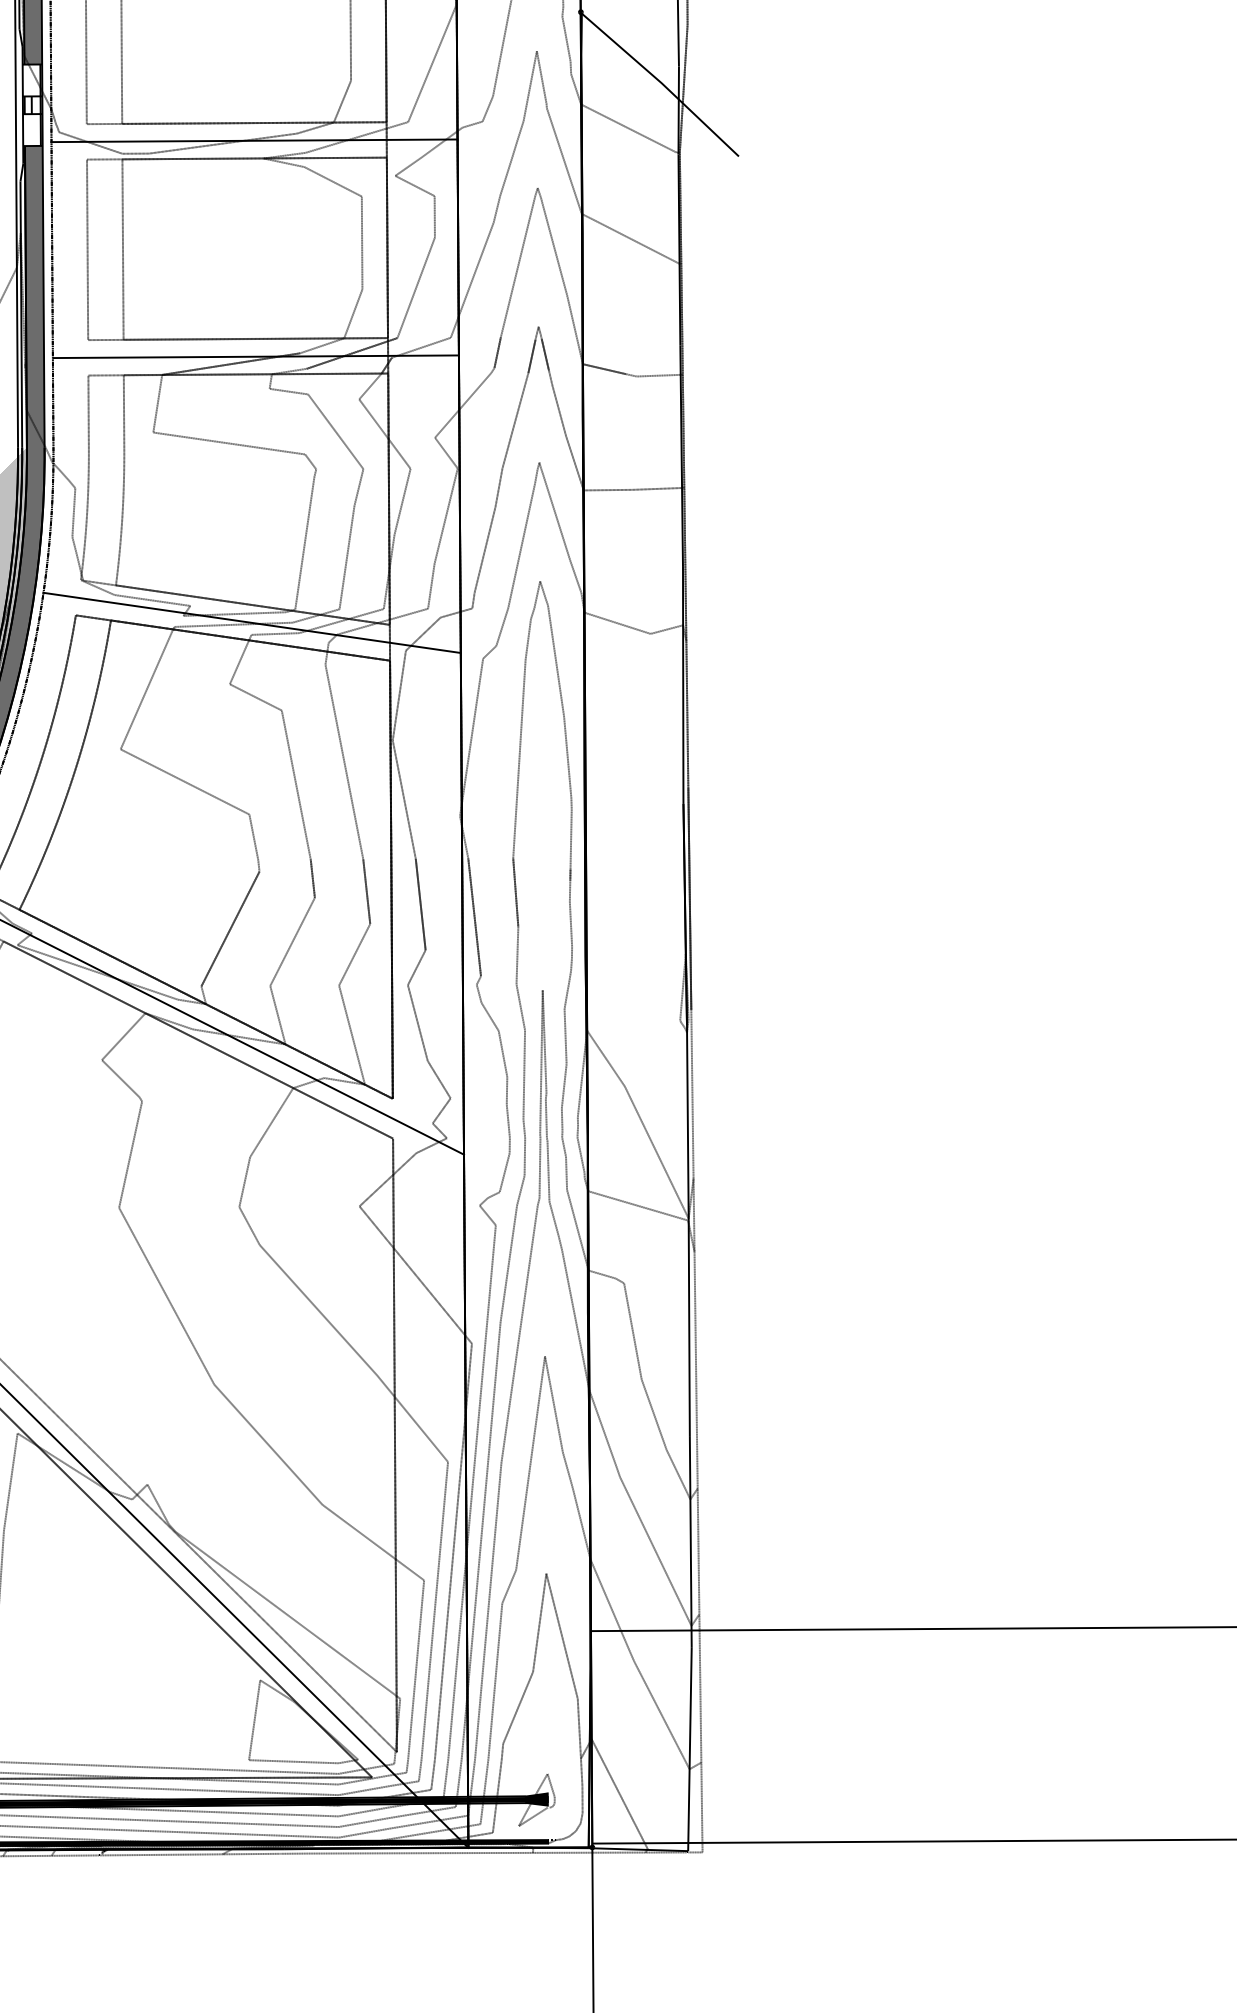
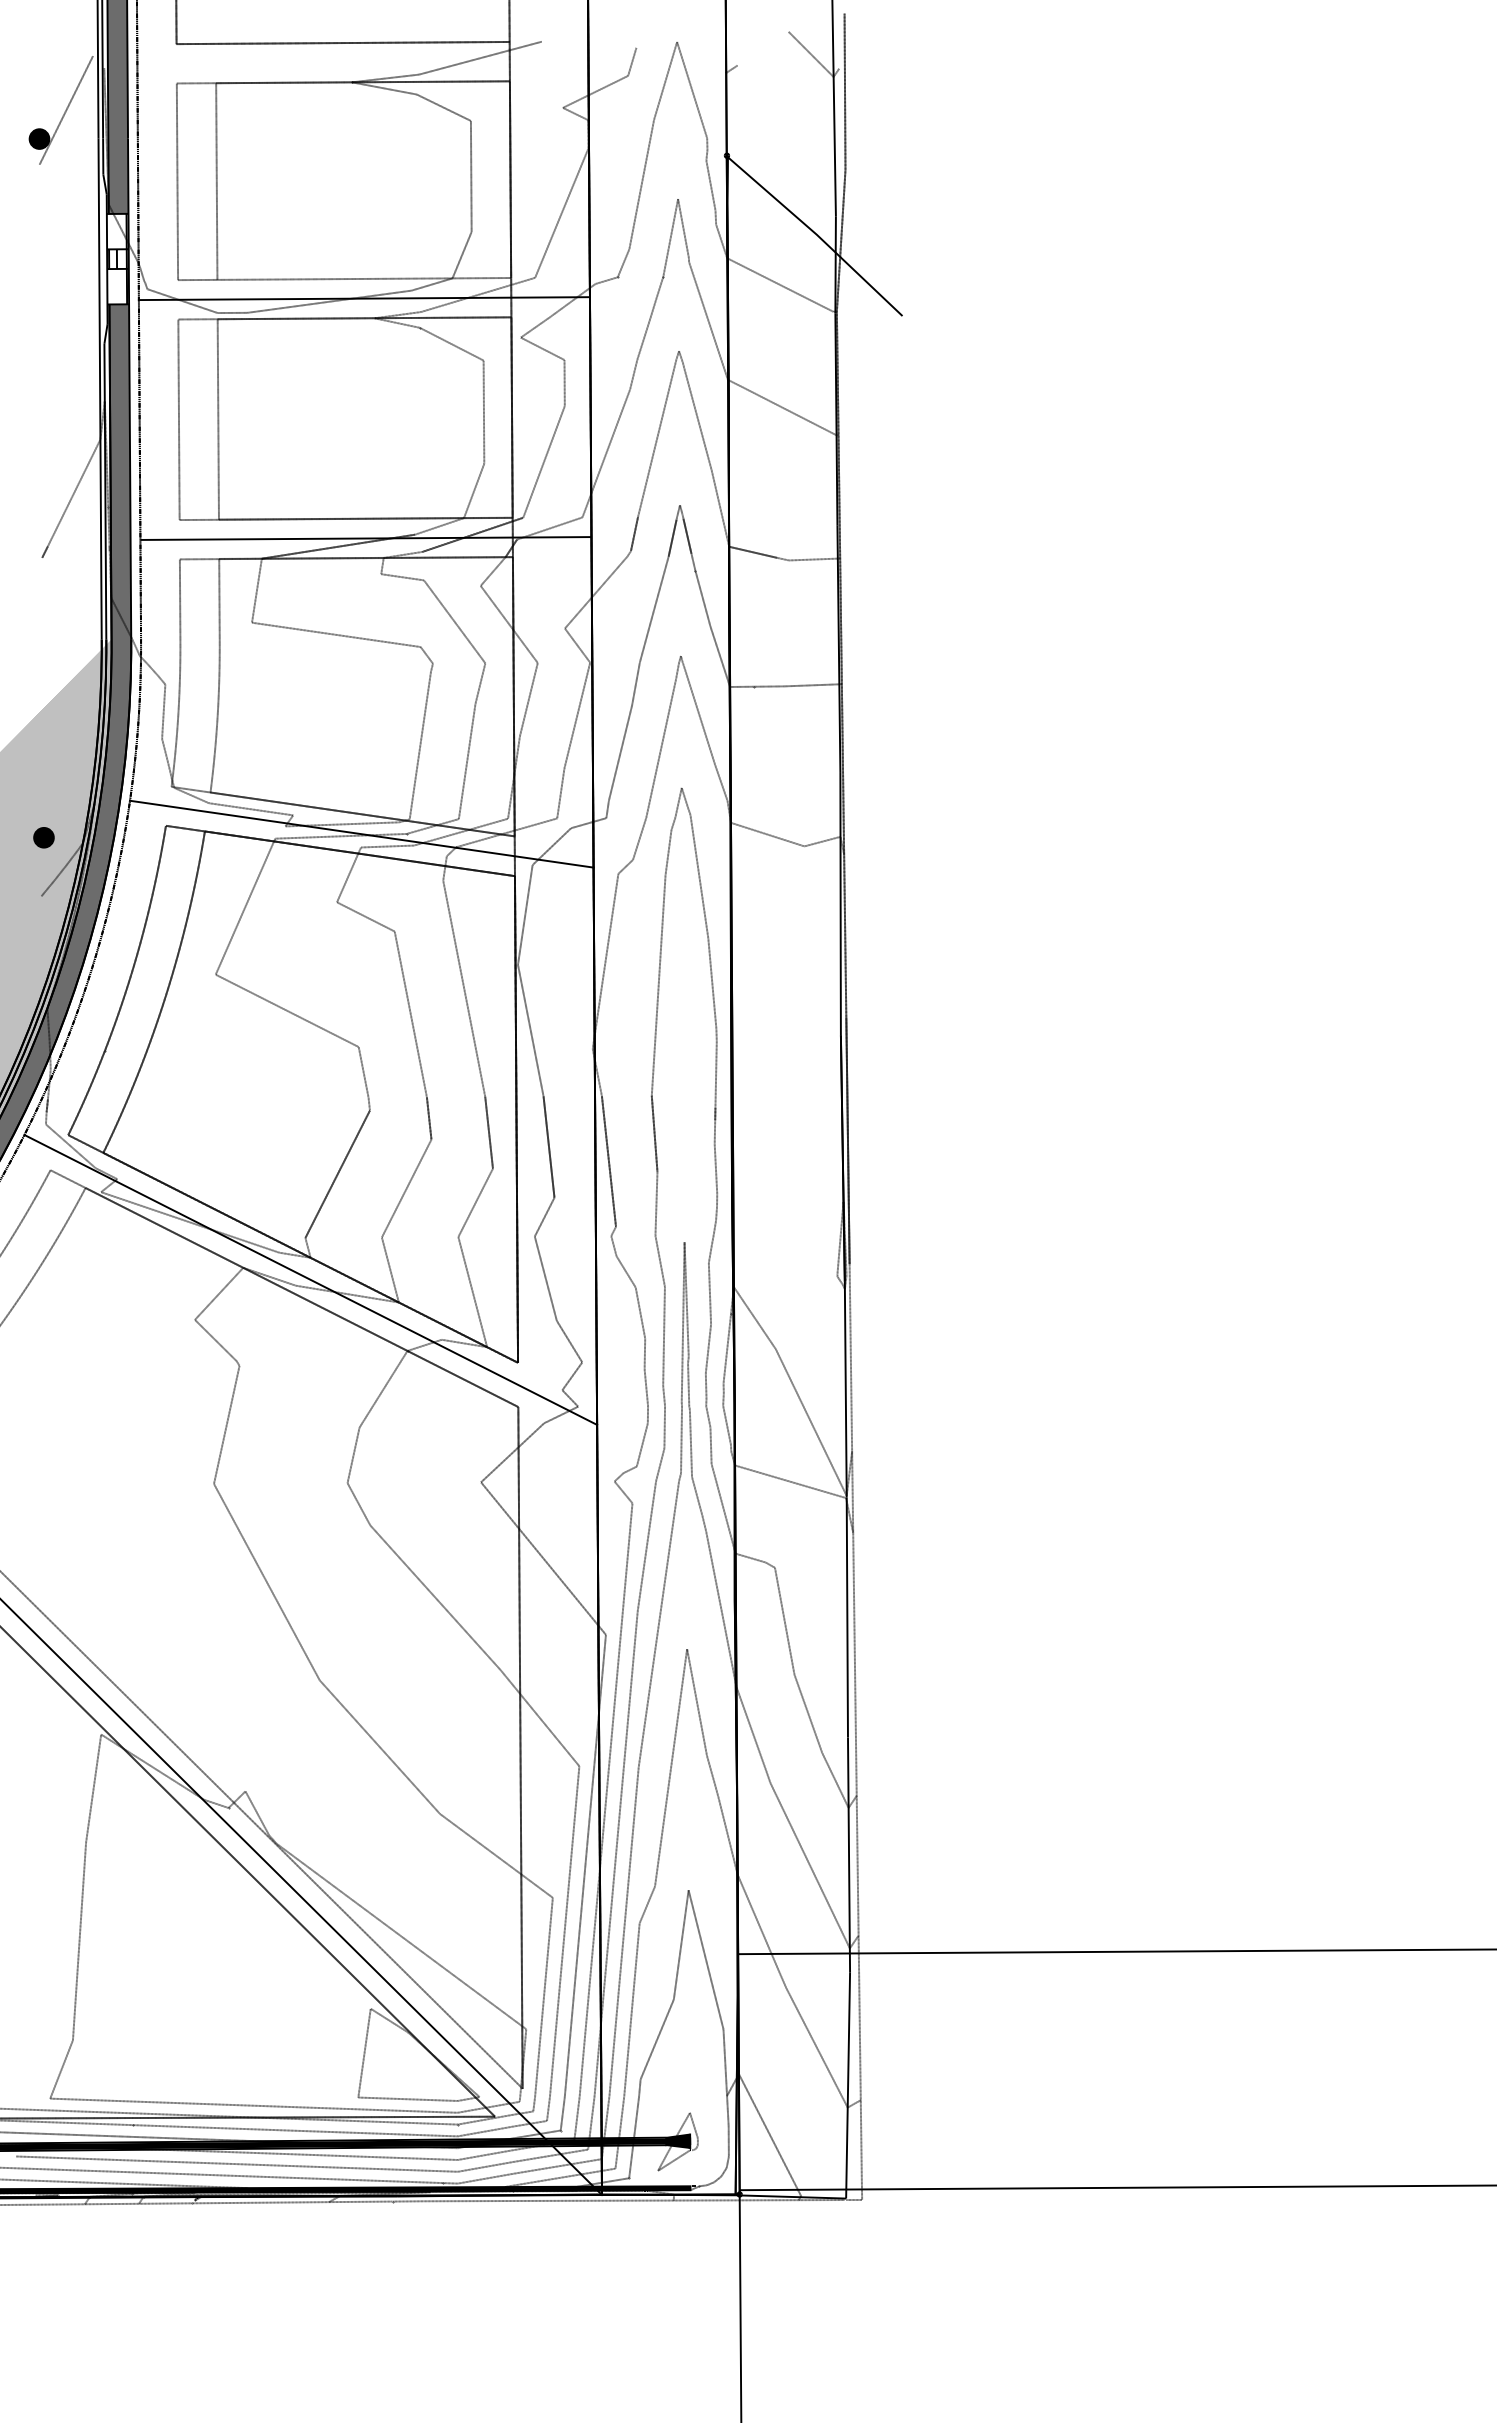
line: (254, 122) -> (364, 278), removed

